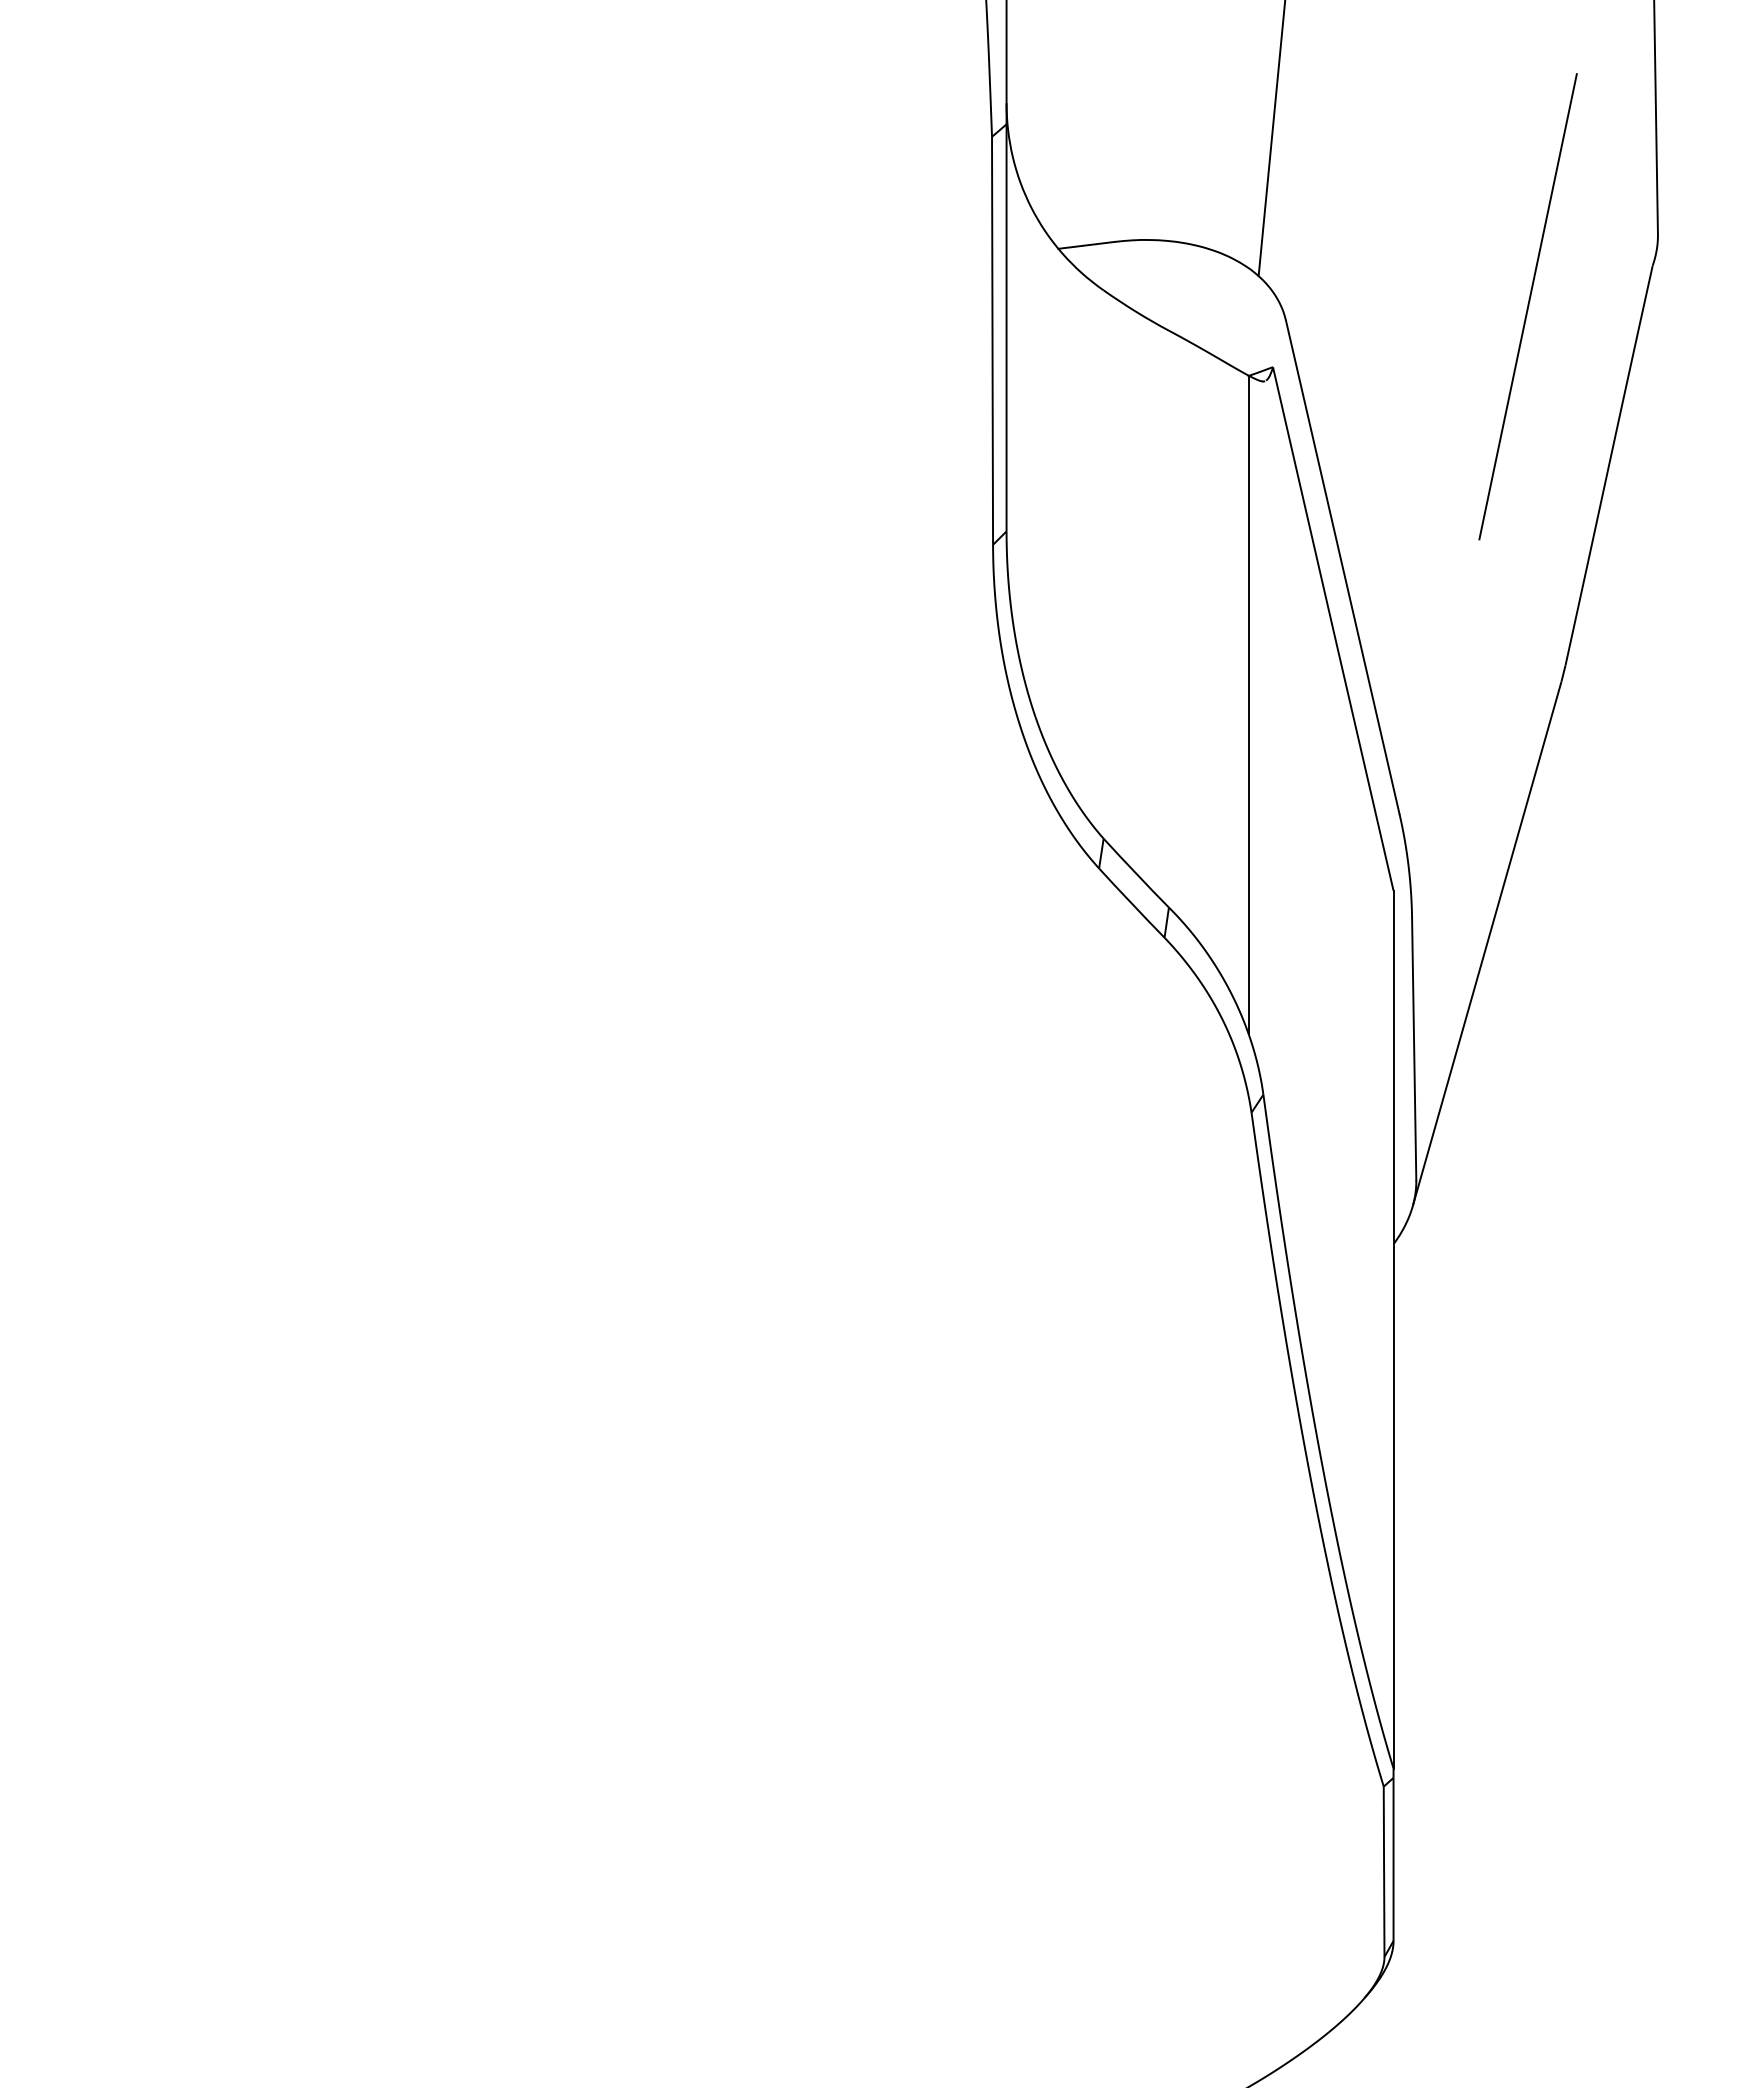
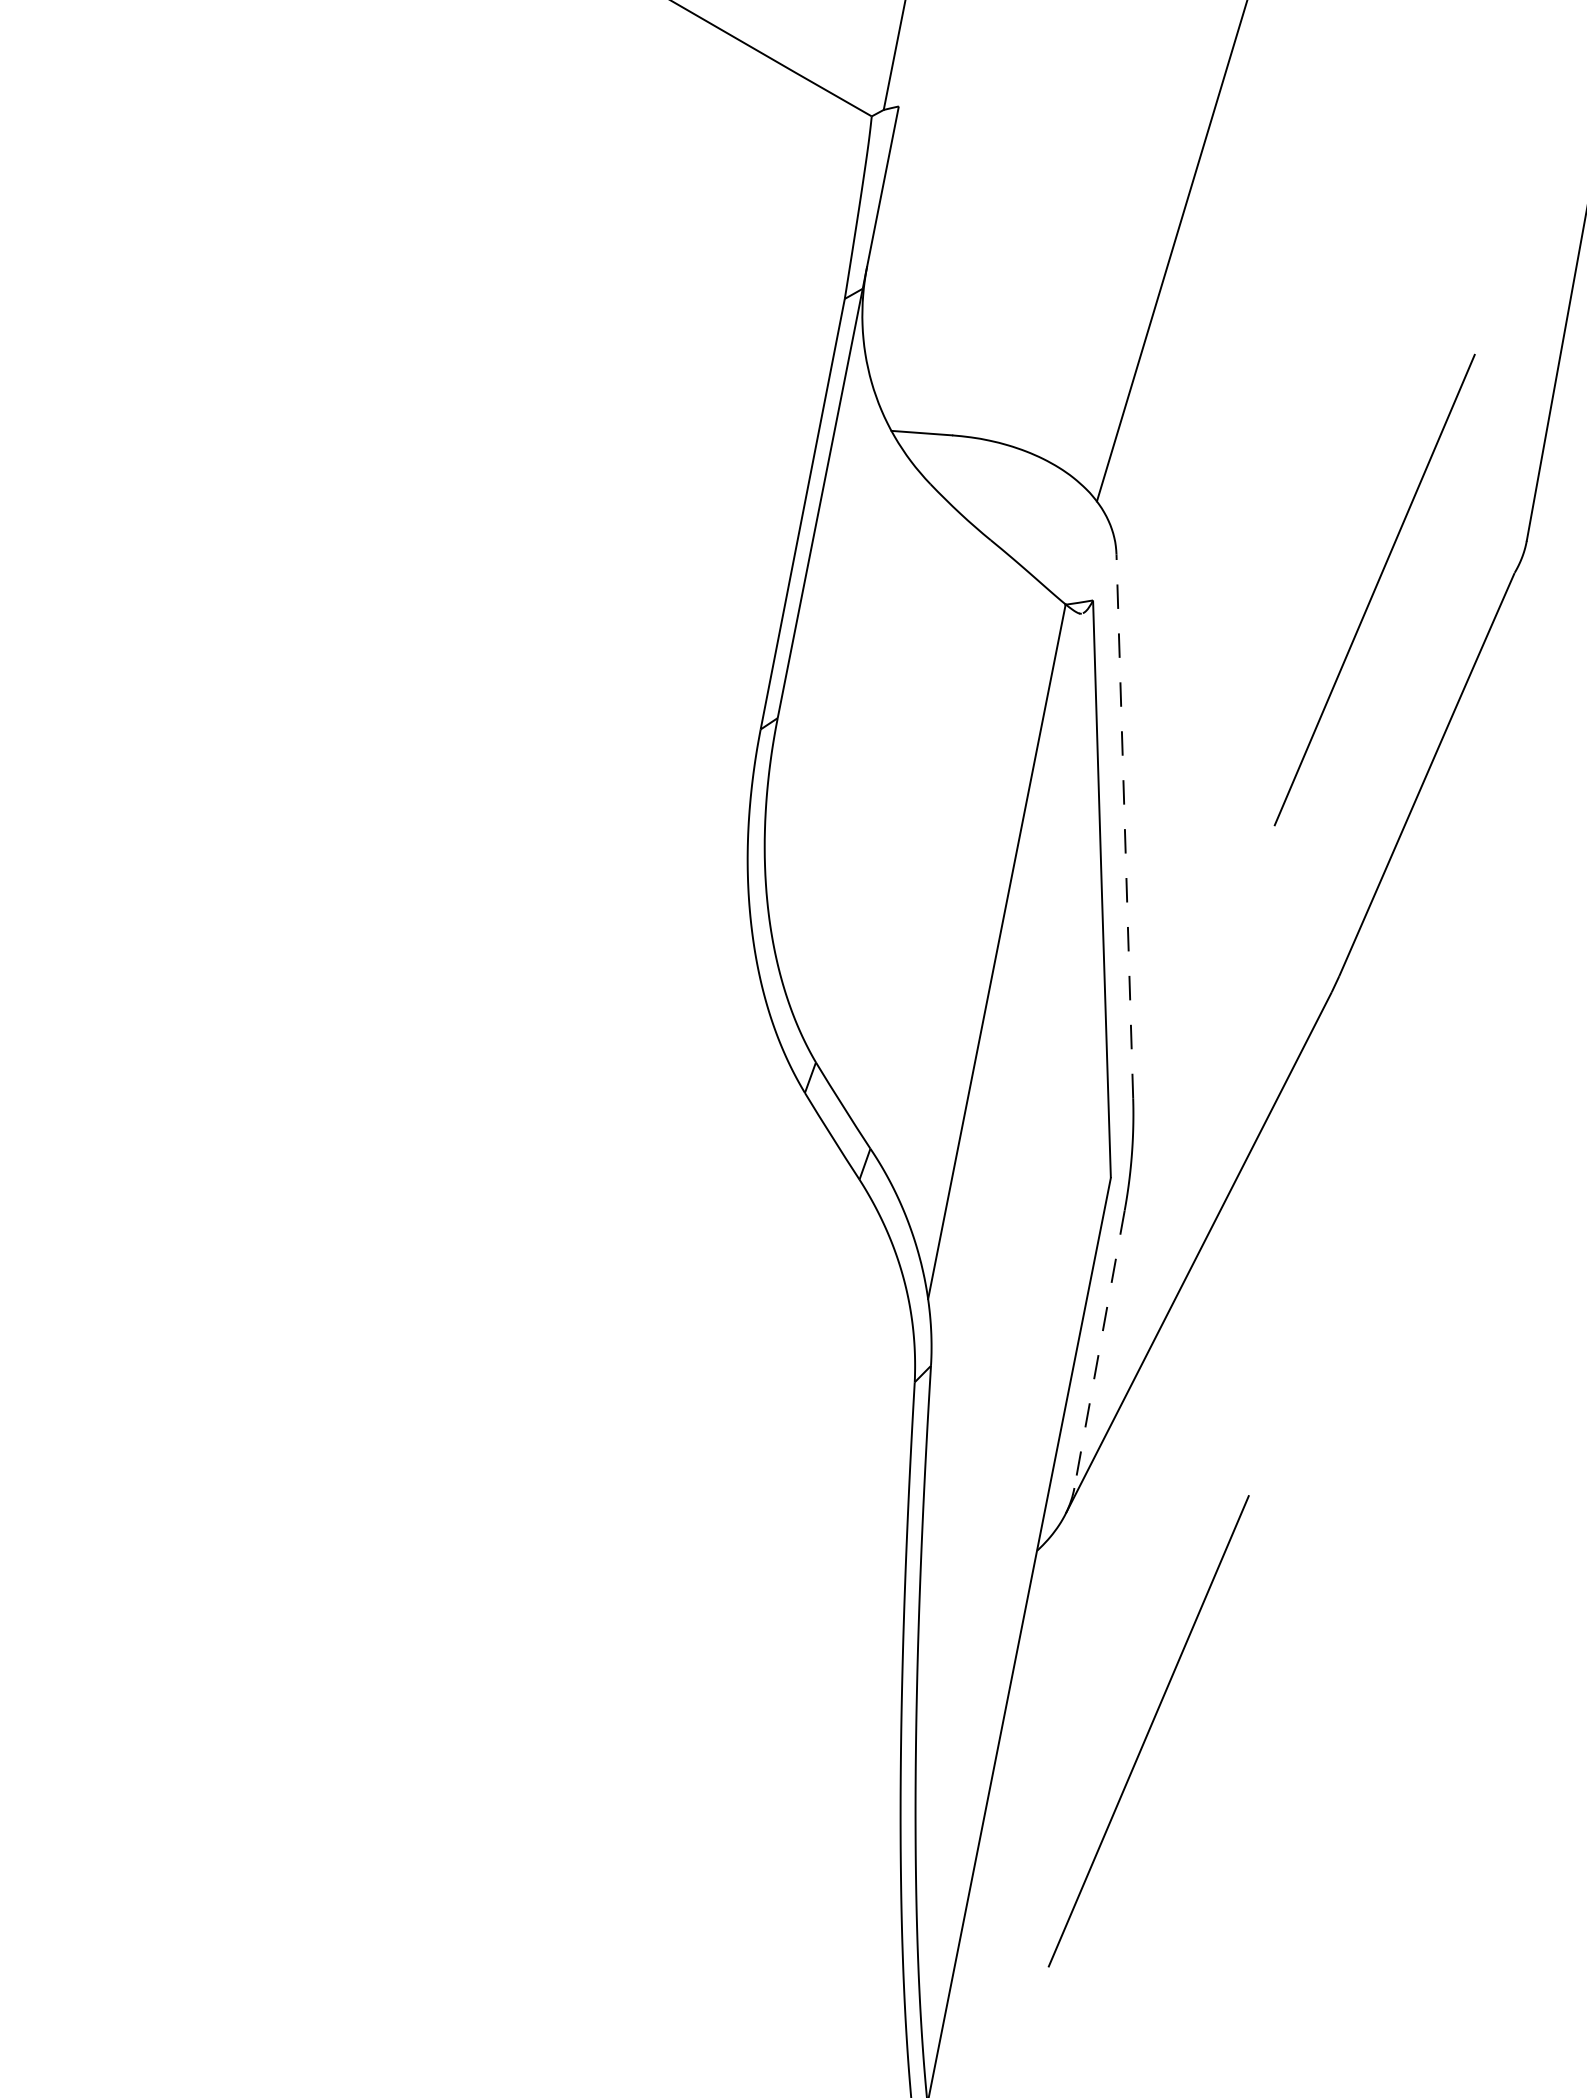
line: (1342, 567) -> (1124, 826), solid -> dashed
line: (1414, 1049) -> (1099, 1349), solid -> dashed
line: (1527, 1388) -> (1148, 1730), added

